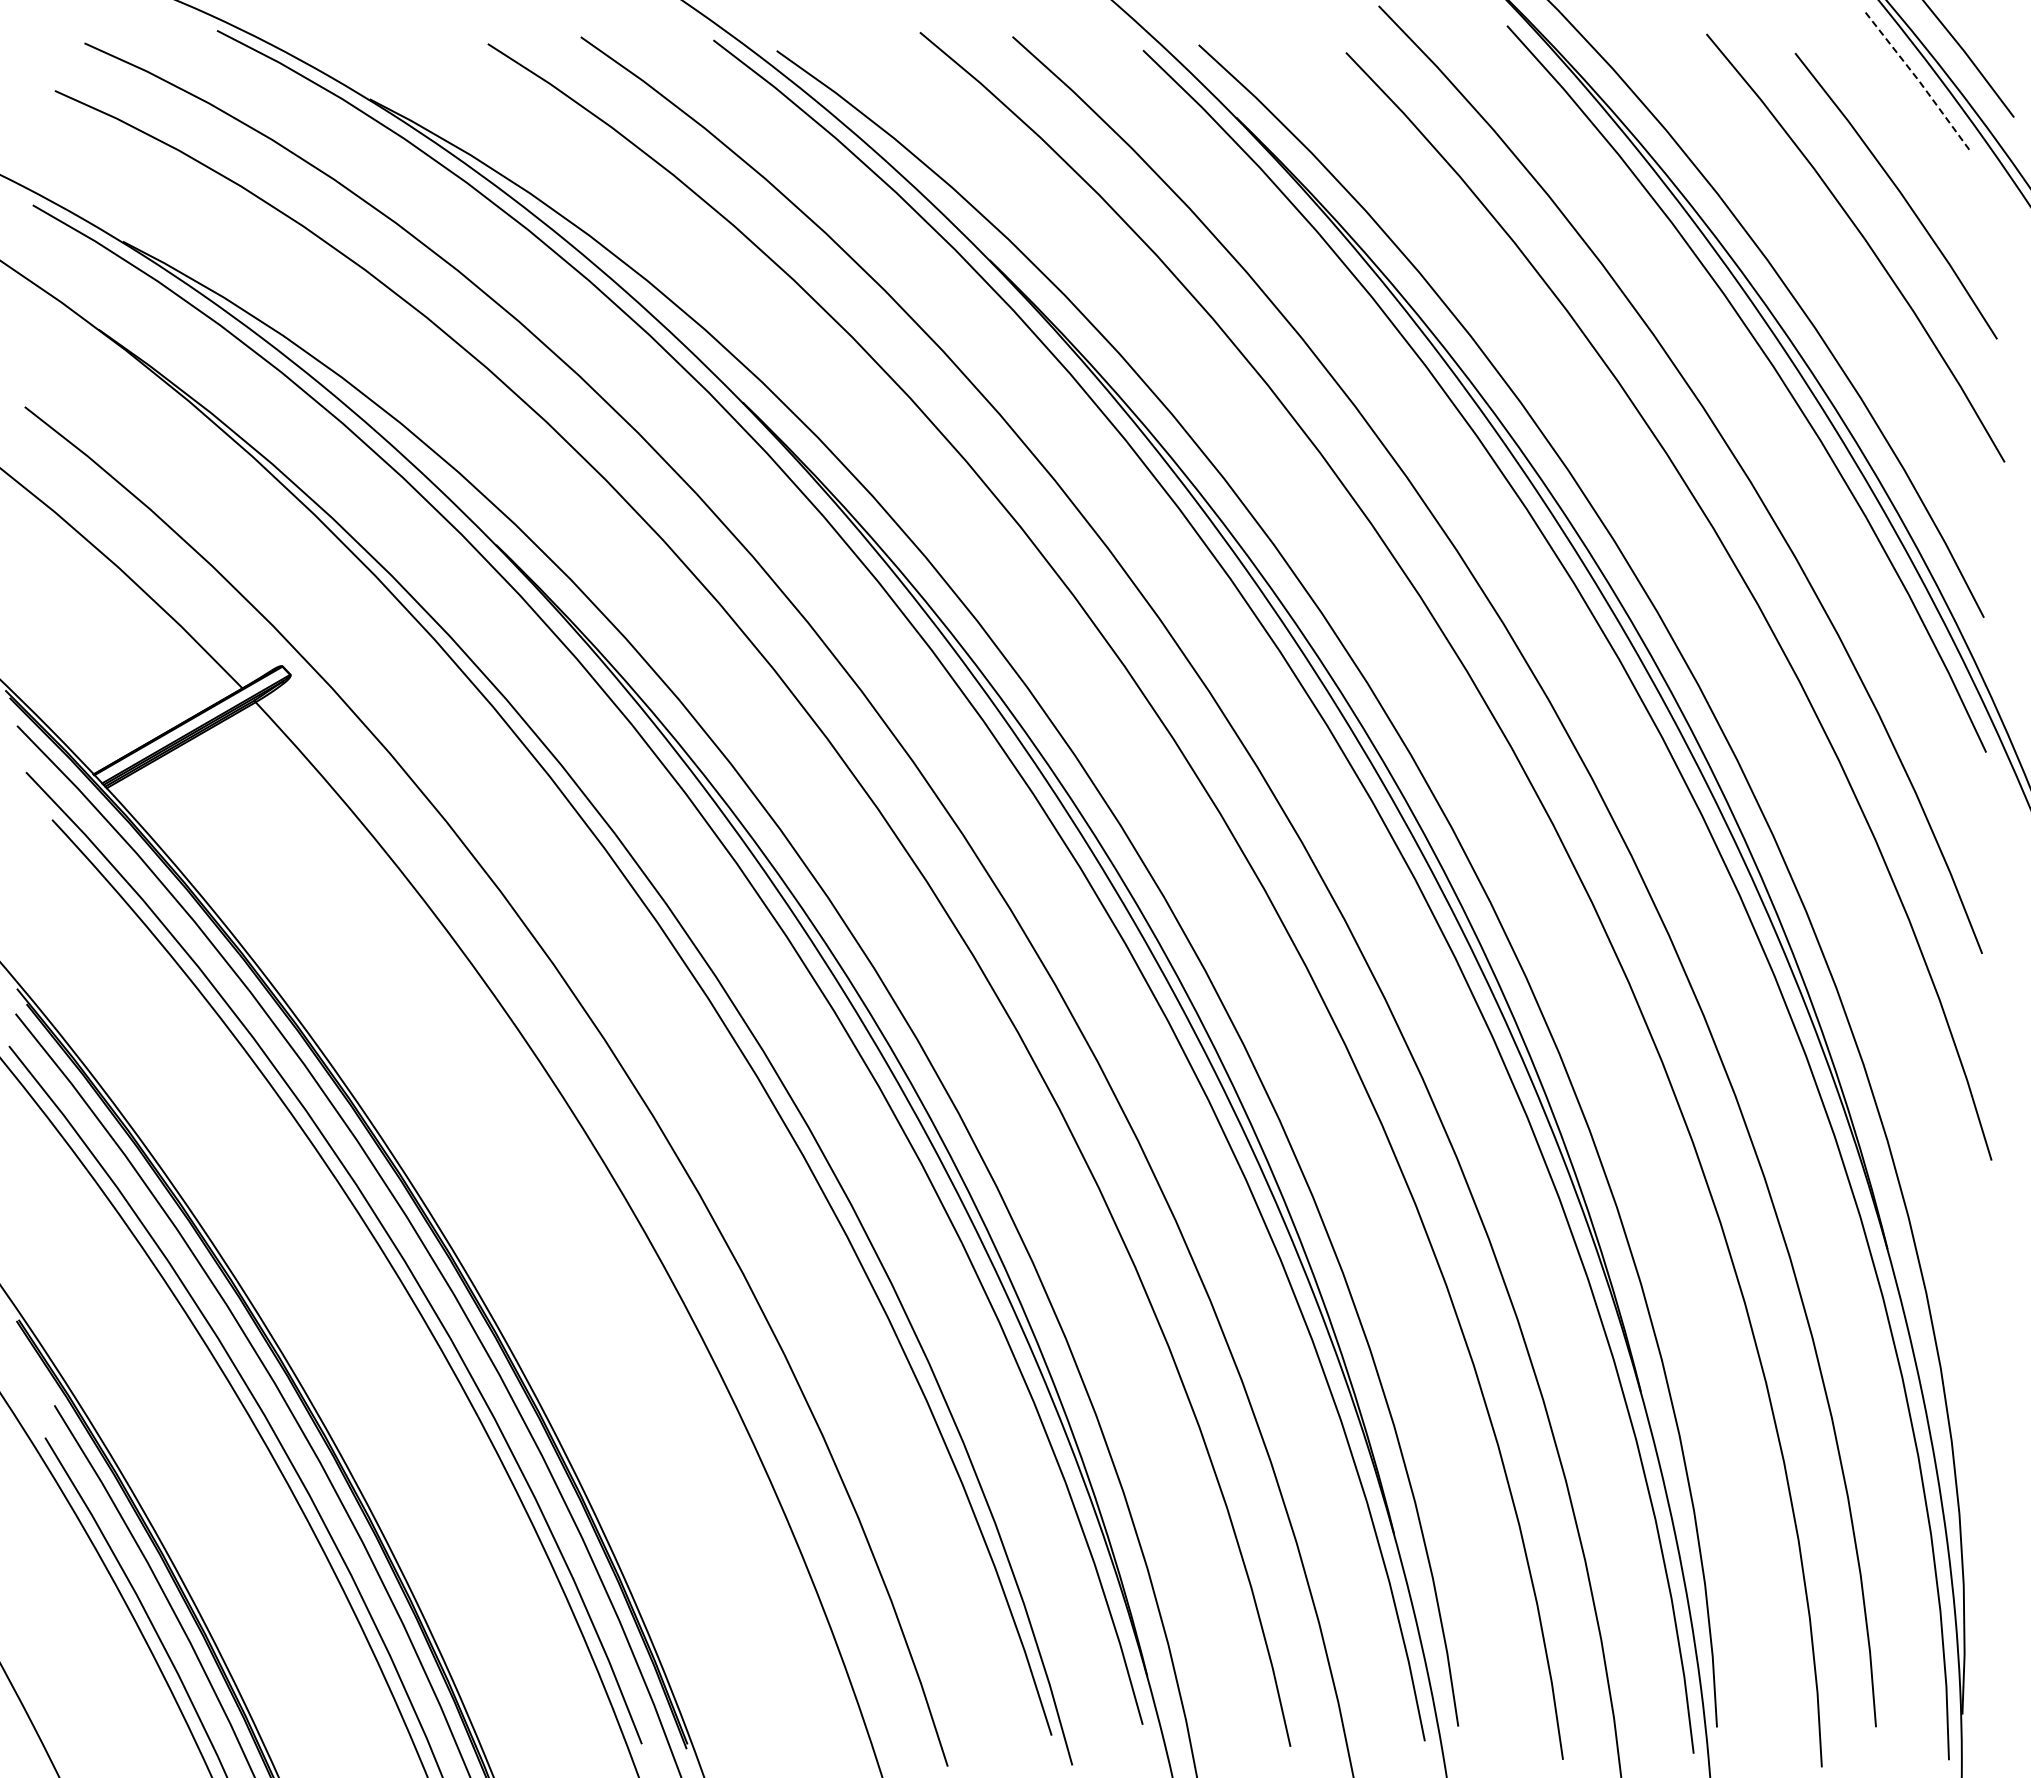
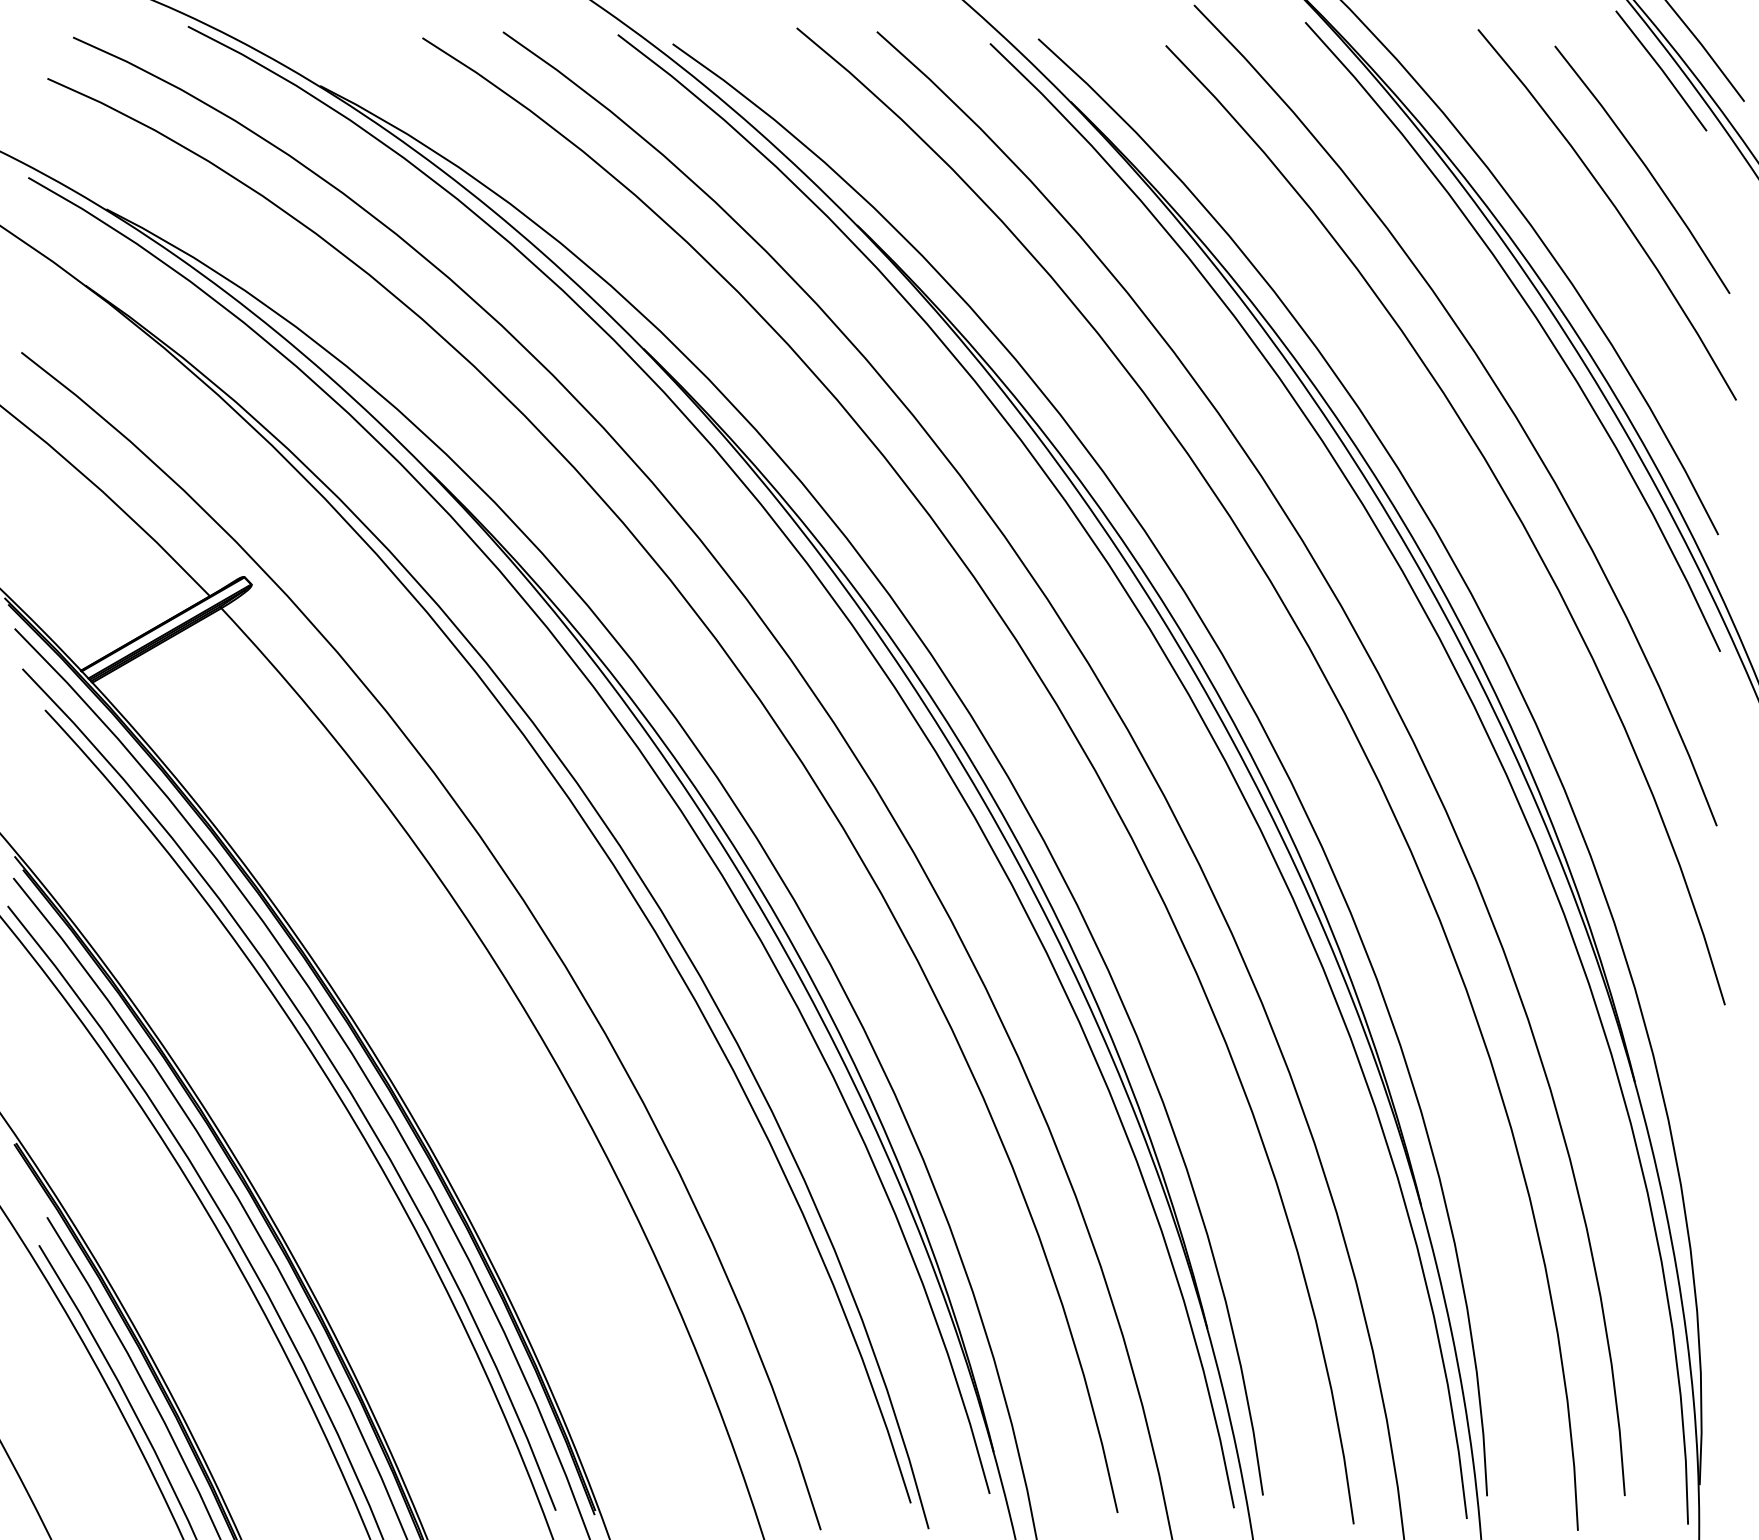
line: (1919, 80) -> (1662, 69), dashed -> solid

